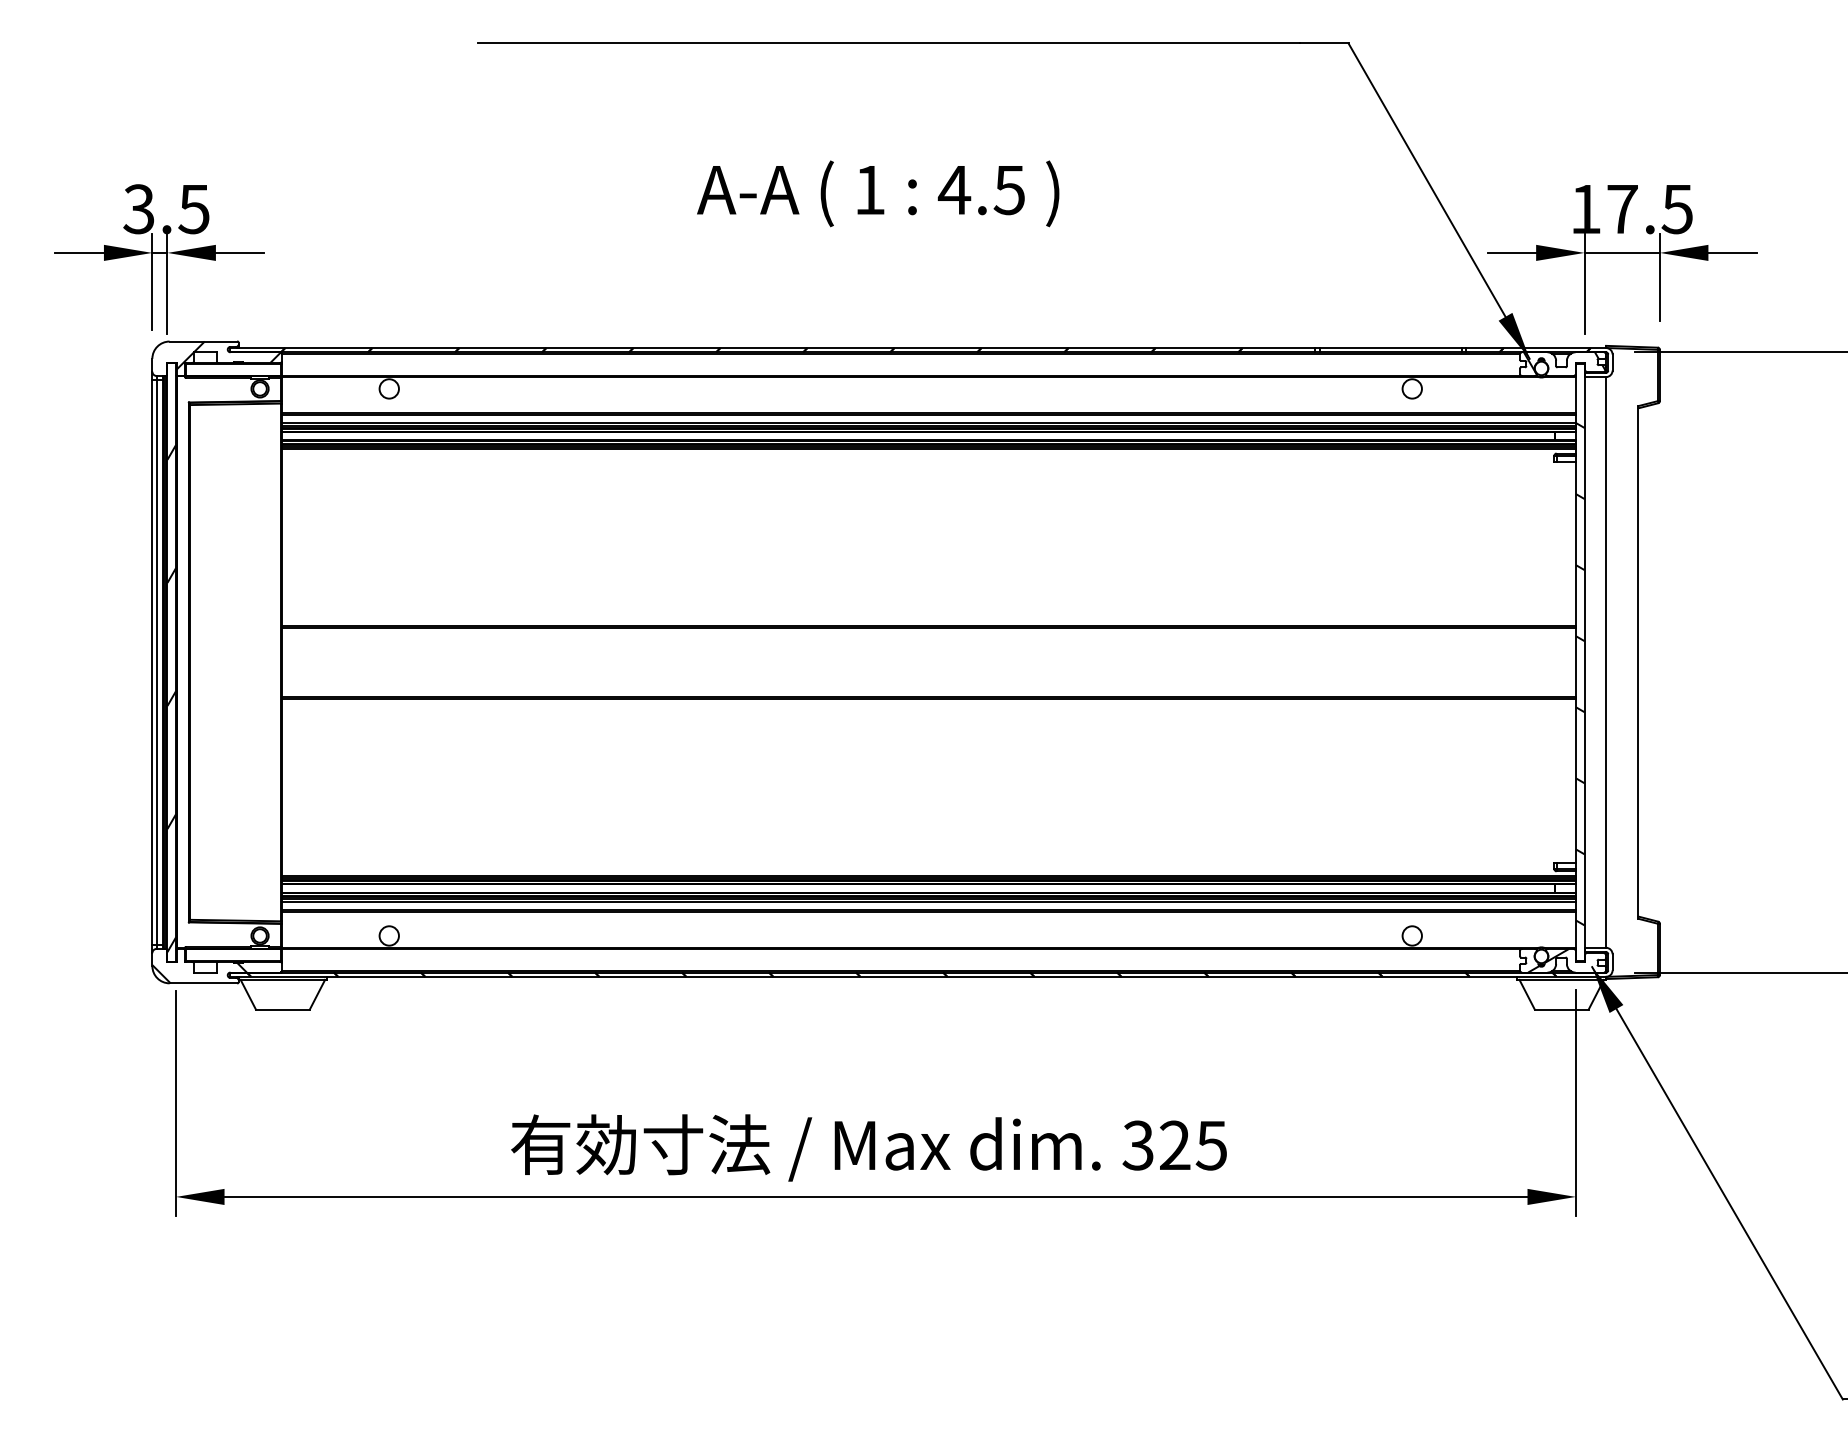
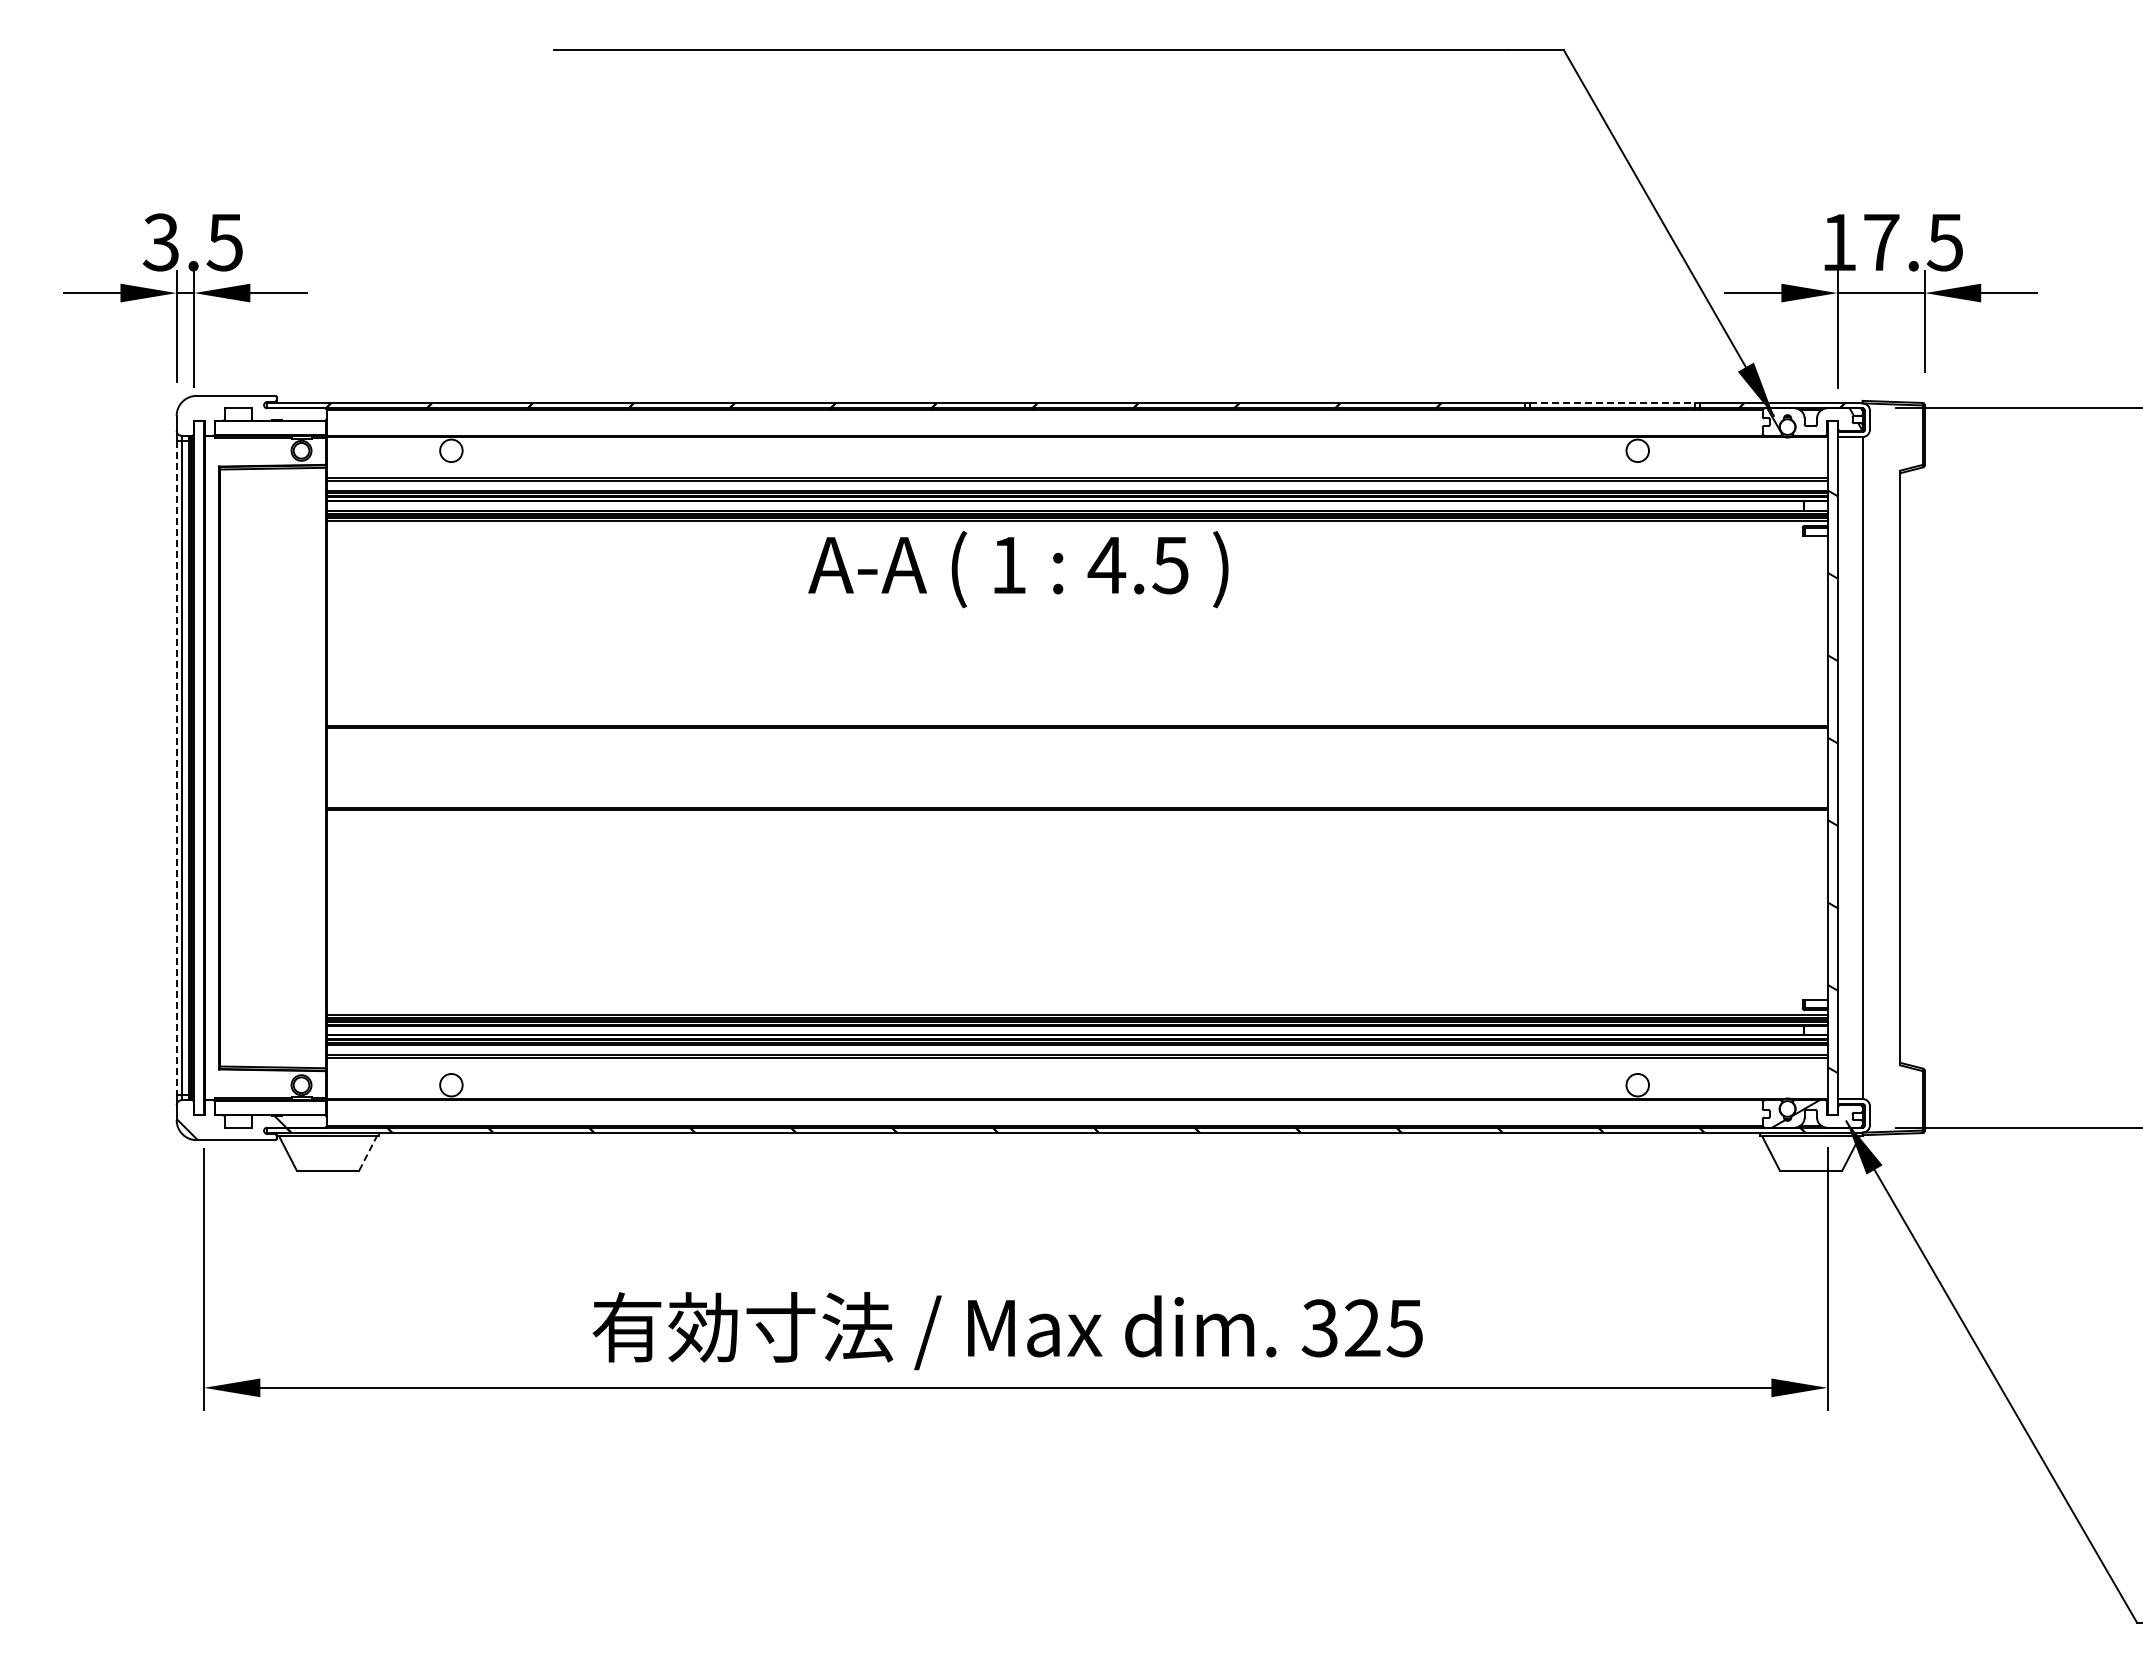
text: (878, 193) -> (1018, 569), moved
line: (1391, 348) -> (1613, 403), solid -> dashed
hatch: (228, 355) -> (264, 411), removed
line: (152, 662) -> (176, 768), solid -> dashed
hatch: (172, 698) -> (199, 809), removed
line: (317, 993) -> (368, 1152), solid -> dashed

